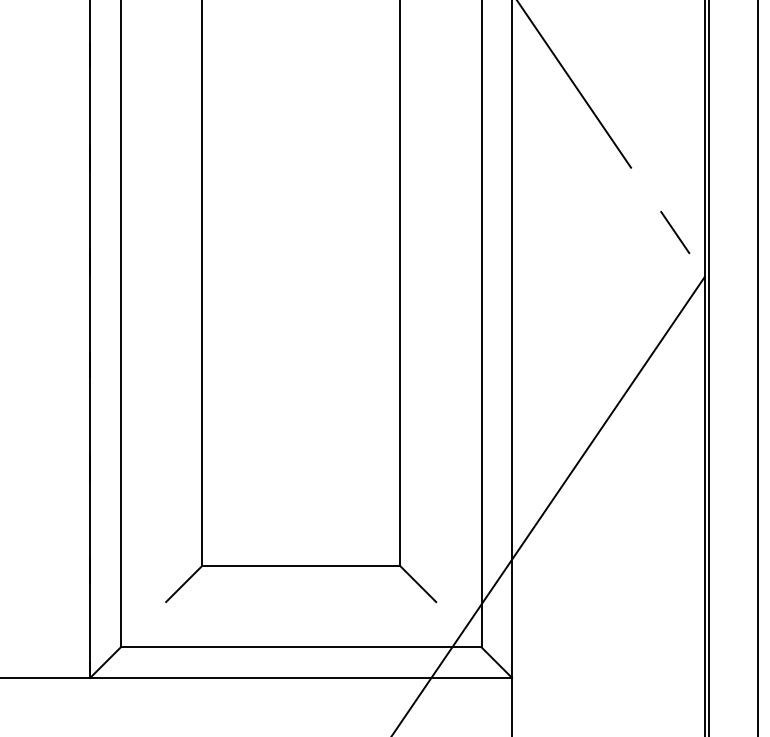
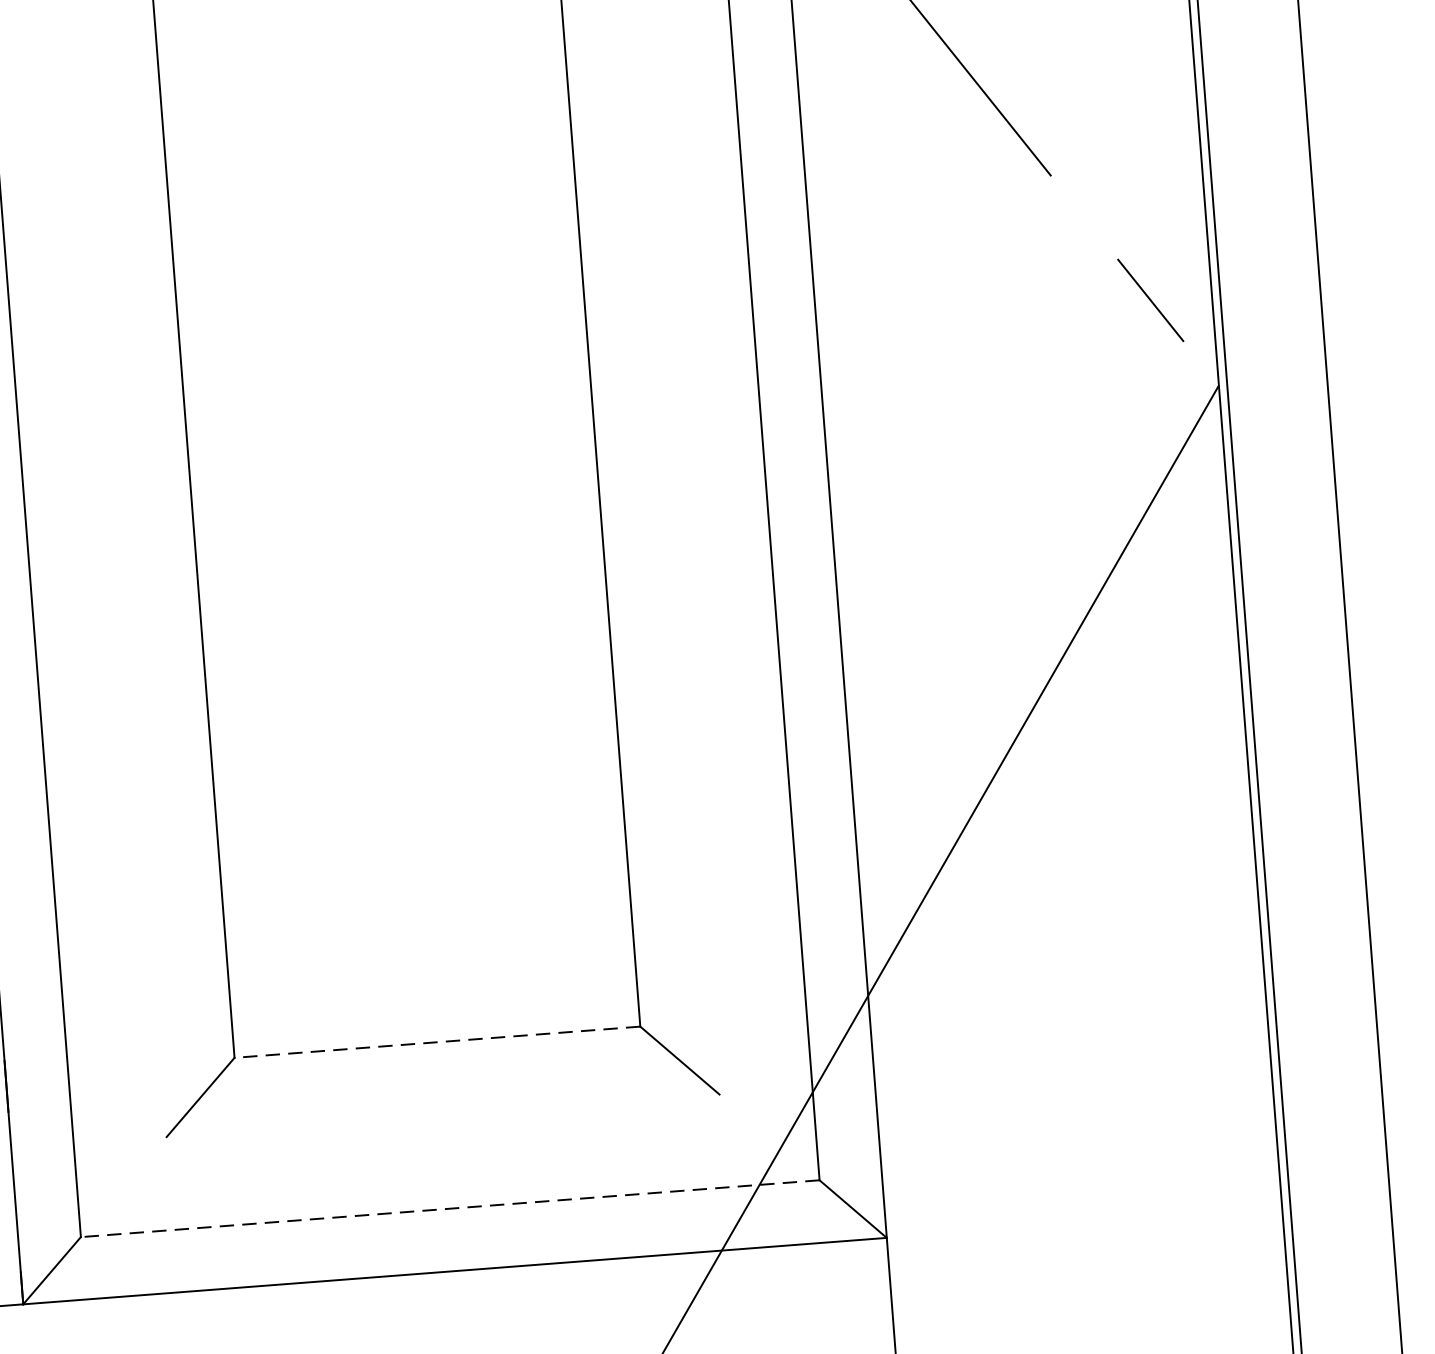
line: (300, 566) -> (436, 1043), solid -> dashed
line: (300, 647) -> (448, 1208), solid -> dashed

